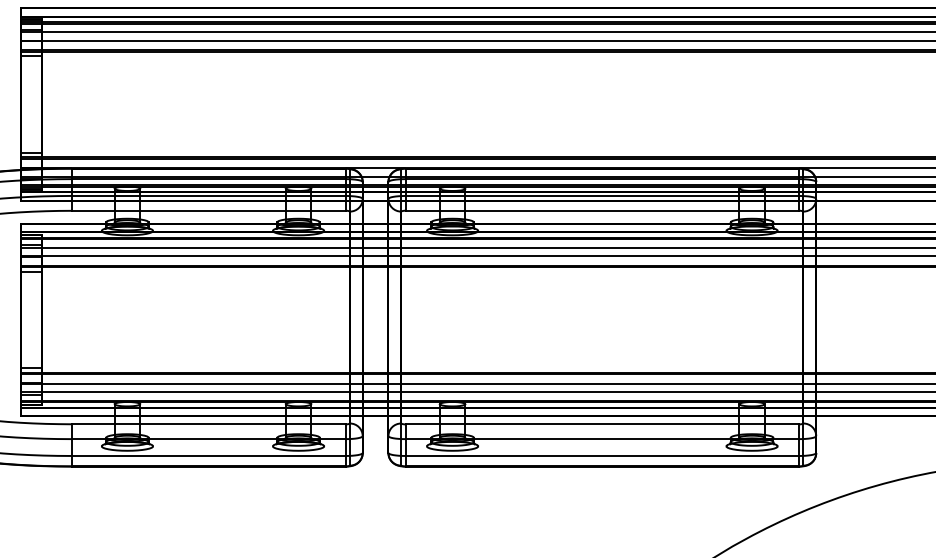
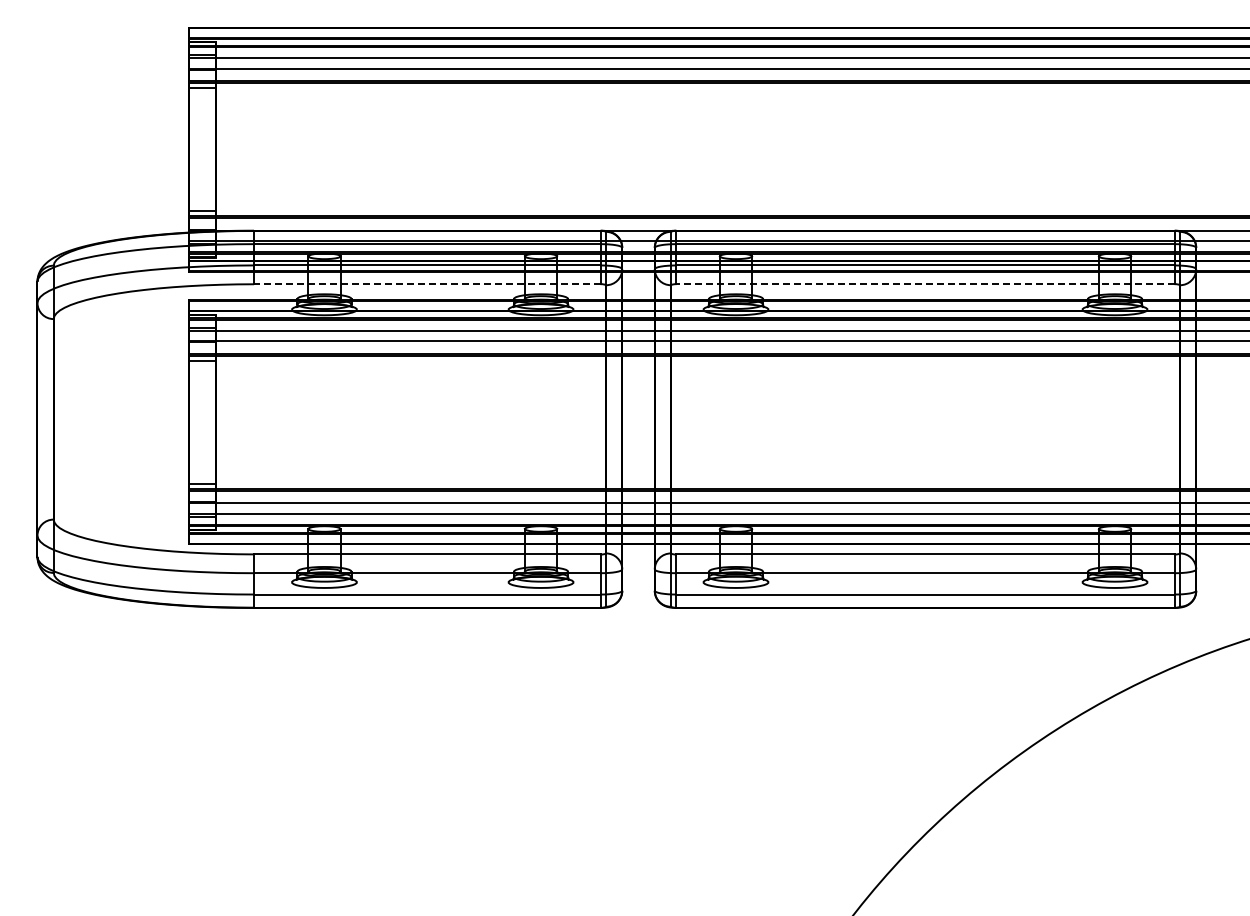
line: (208, 211) -> (426, 284), solid -> dashed
line: (602, 211) -> (925, 284), solid -> dashed

